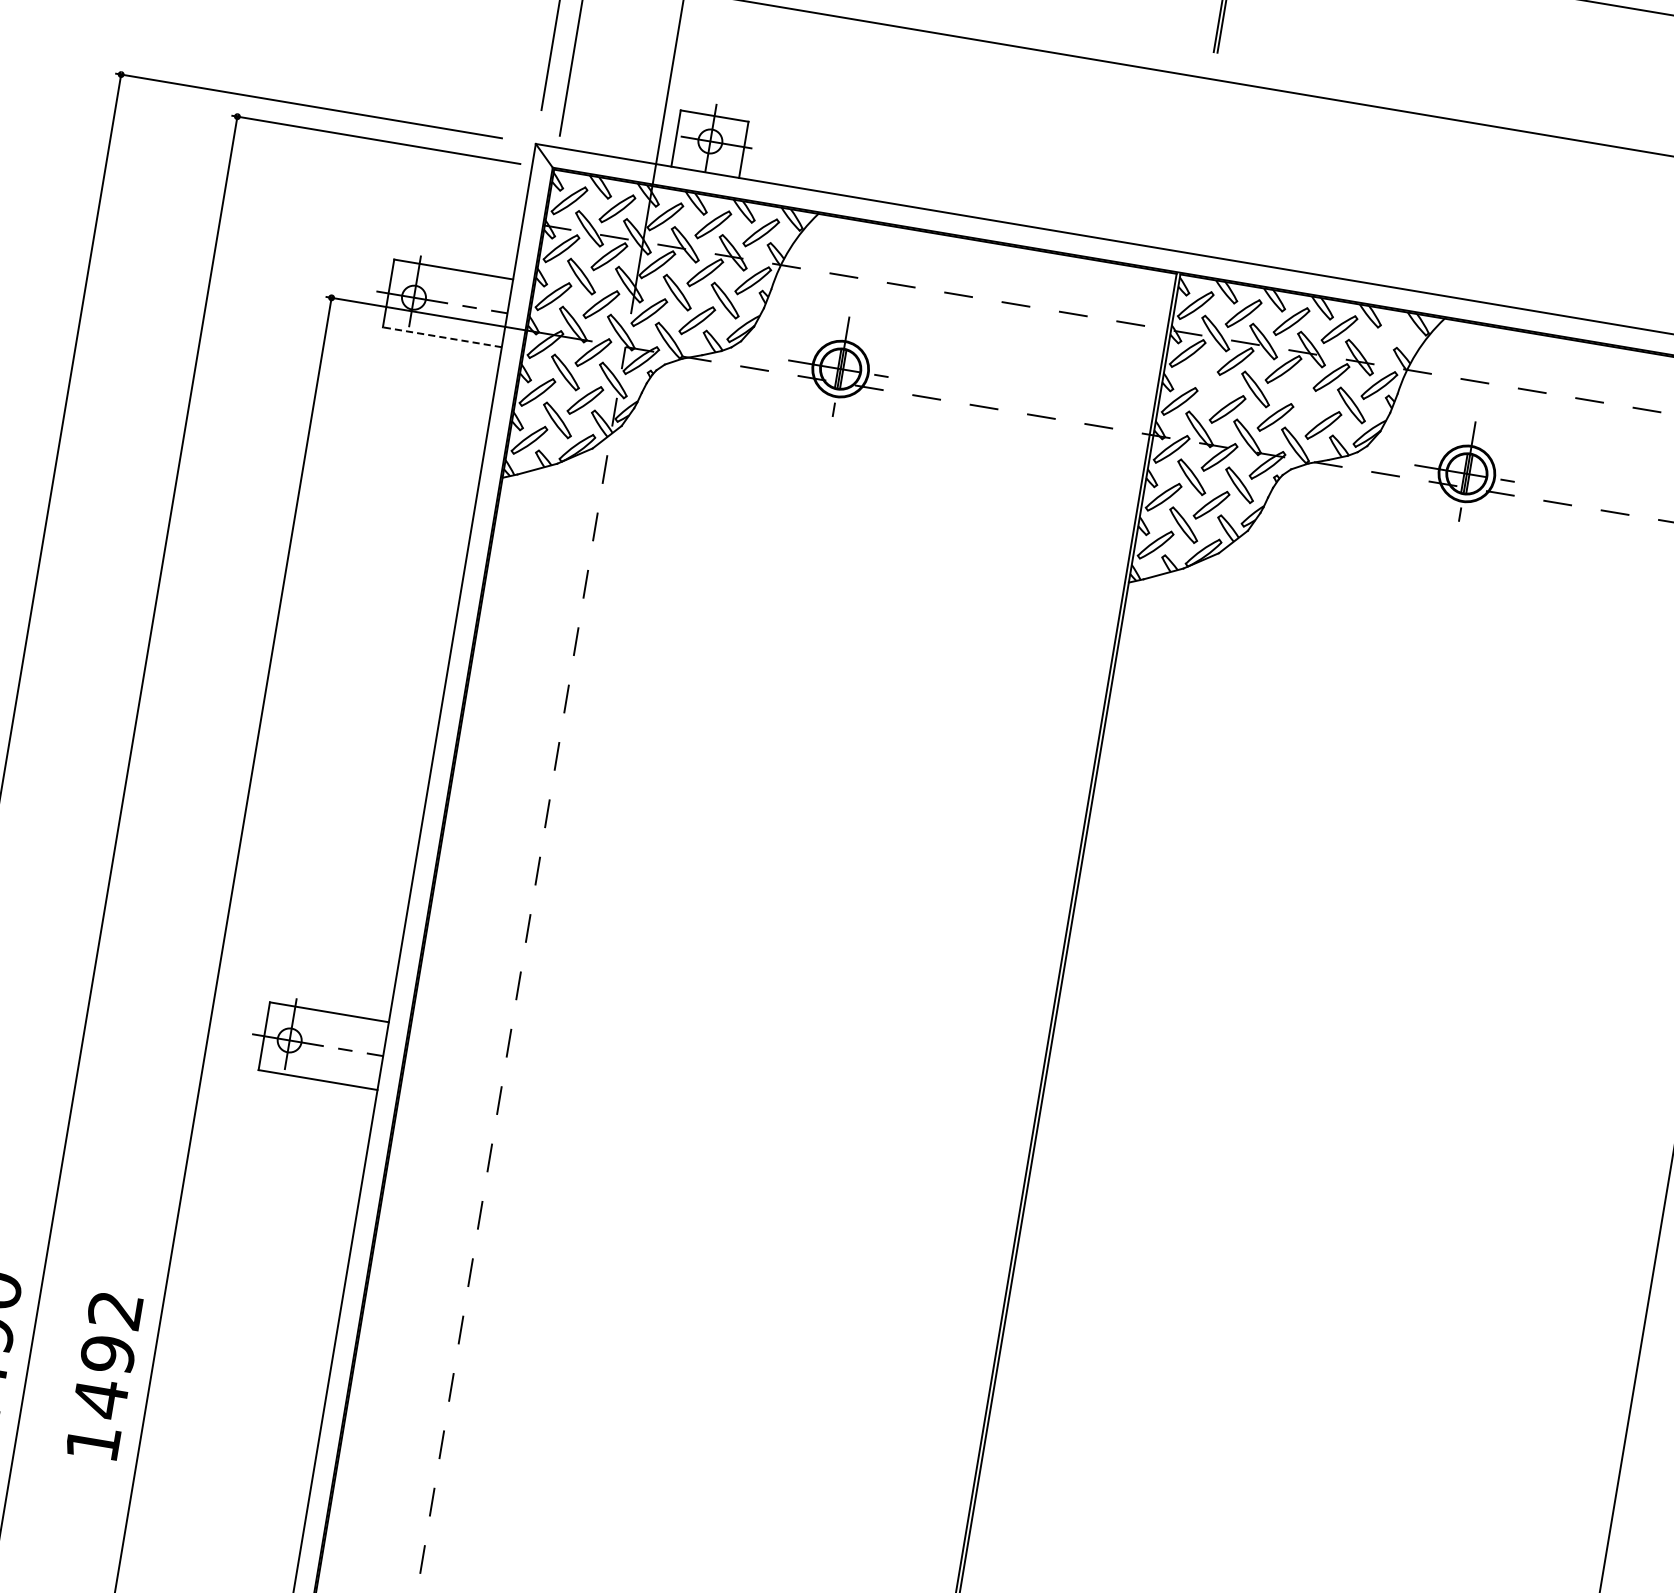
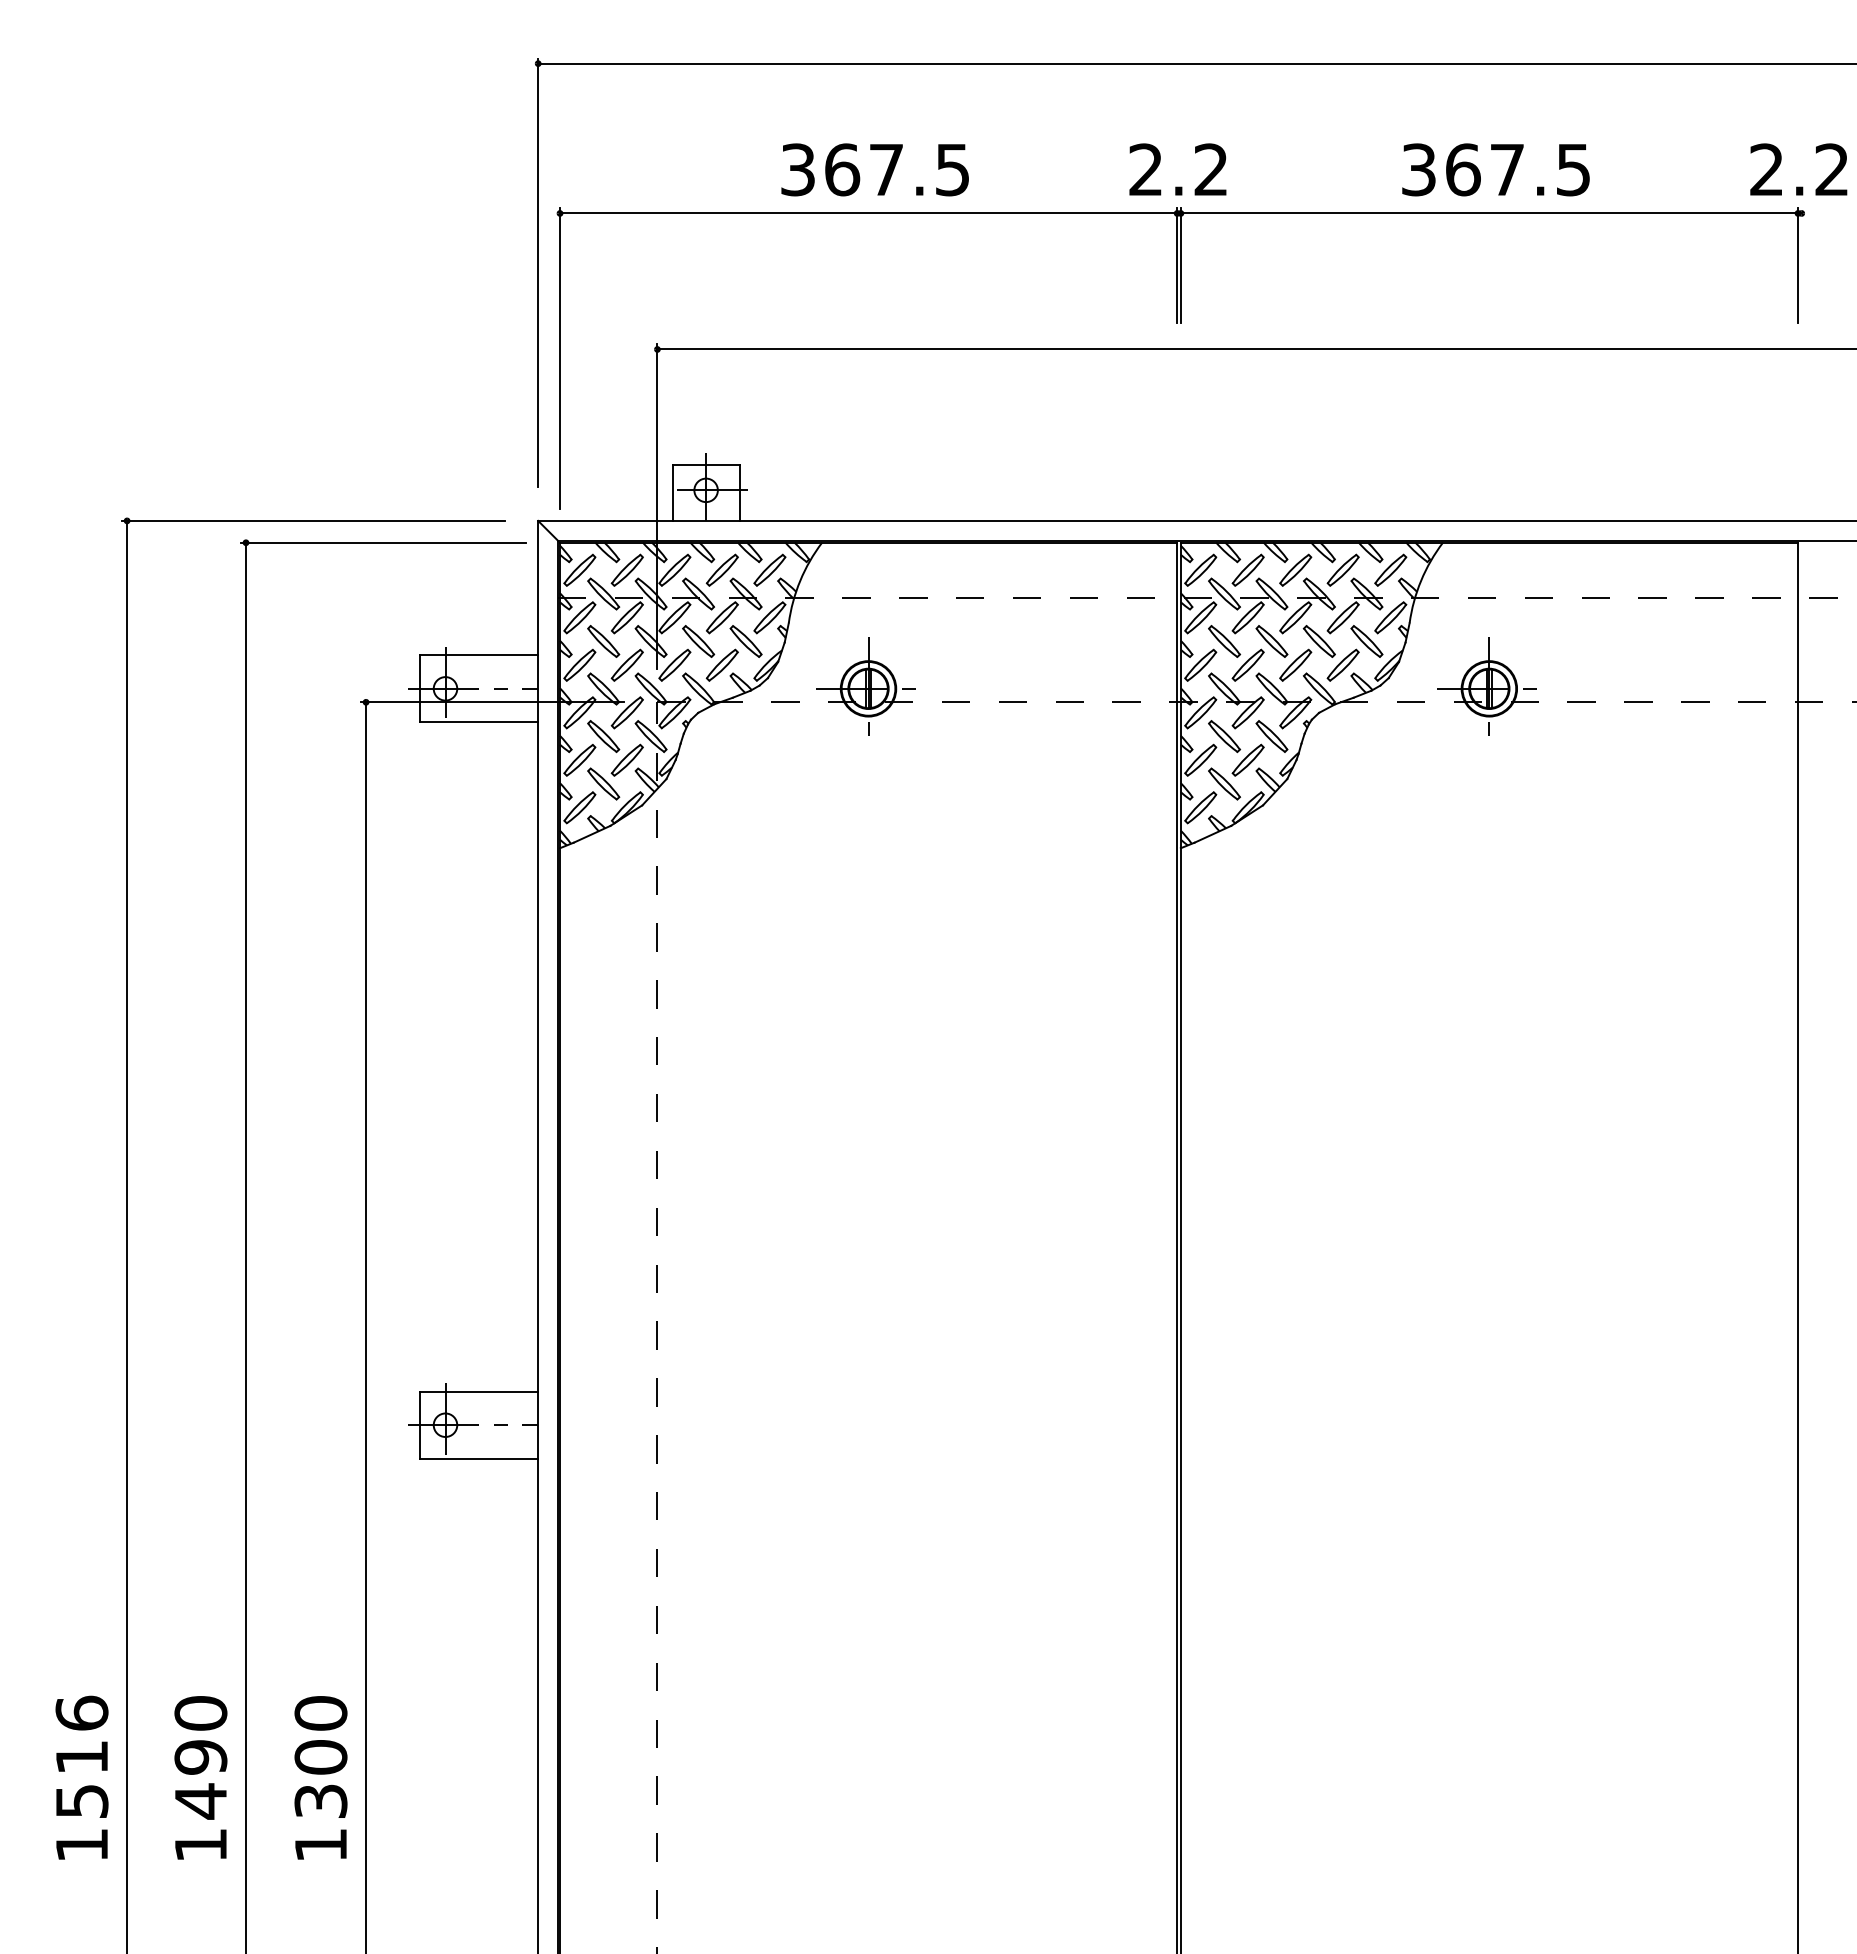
part: (1387, 336) -> (1390, 569), added
line: (442, 337) -> (479, 722), dashed -> solid
part: (1207, 381) -> (1224, 641), added
part: (1302, 397) -> (1318, 641), added
text: (107, 1354) -> (320, 1757), 1492 -> 1300

